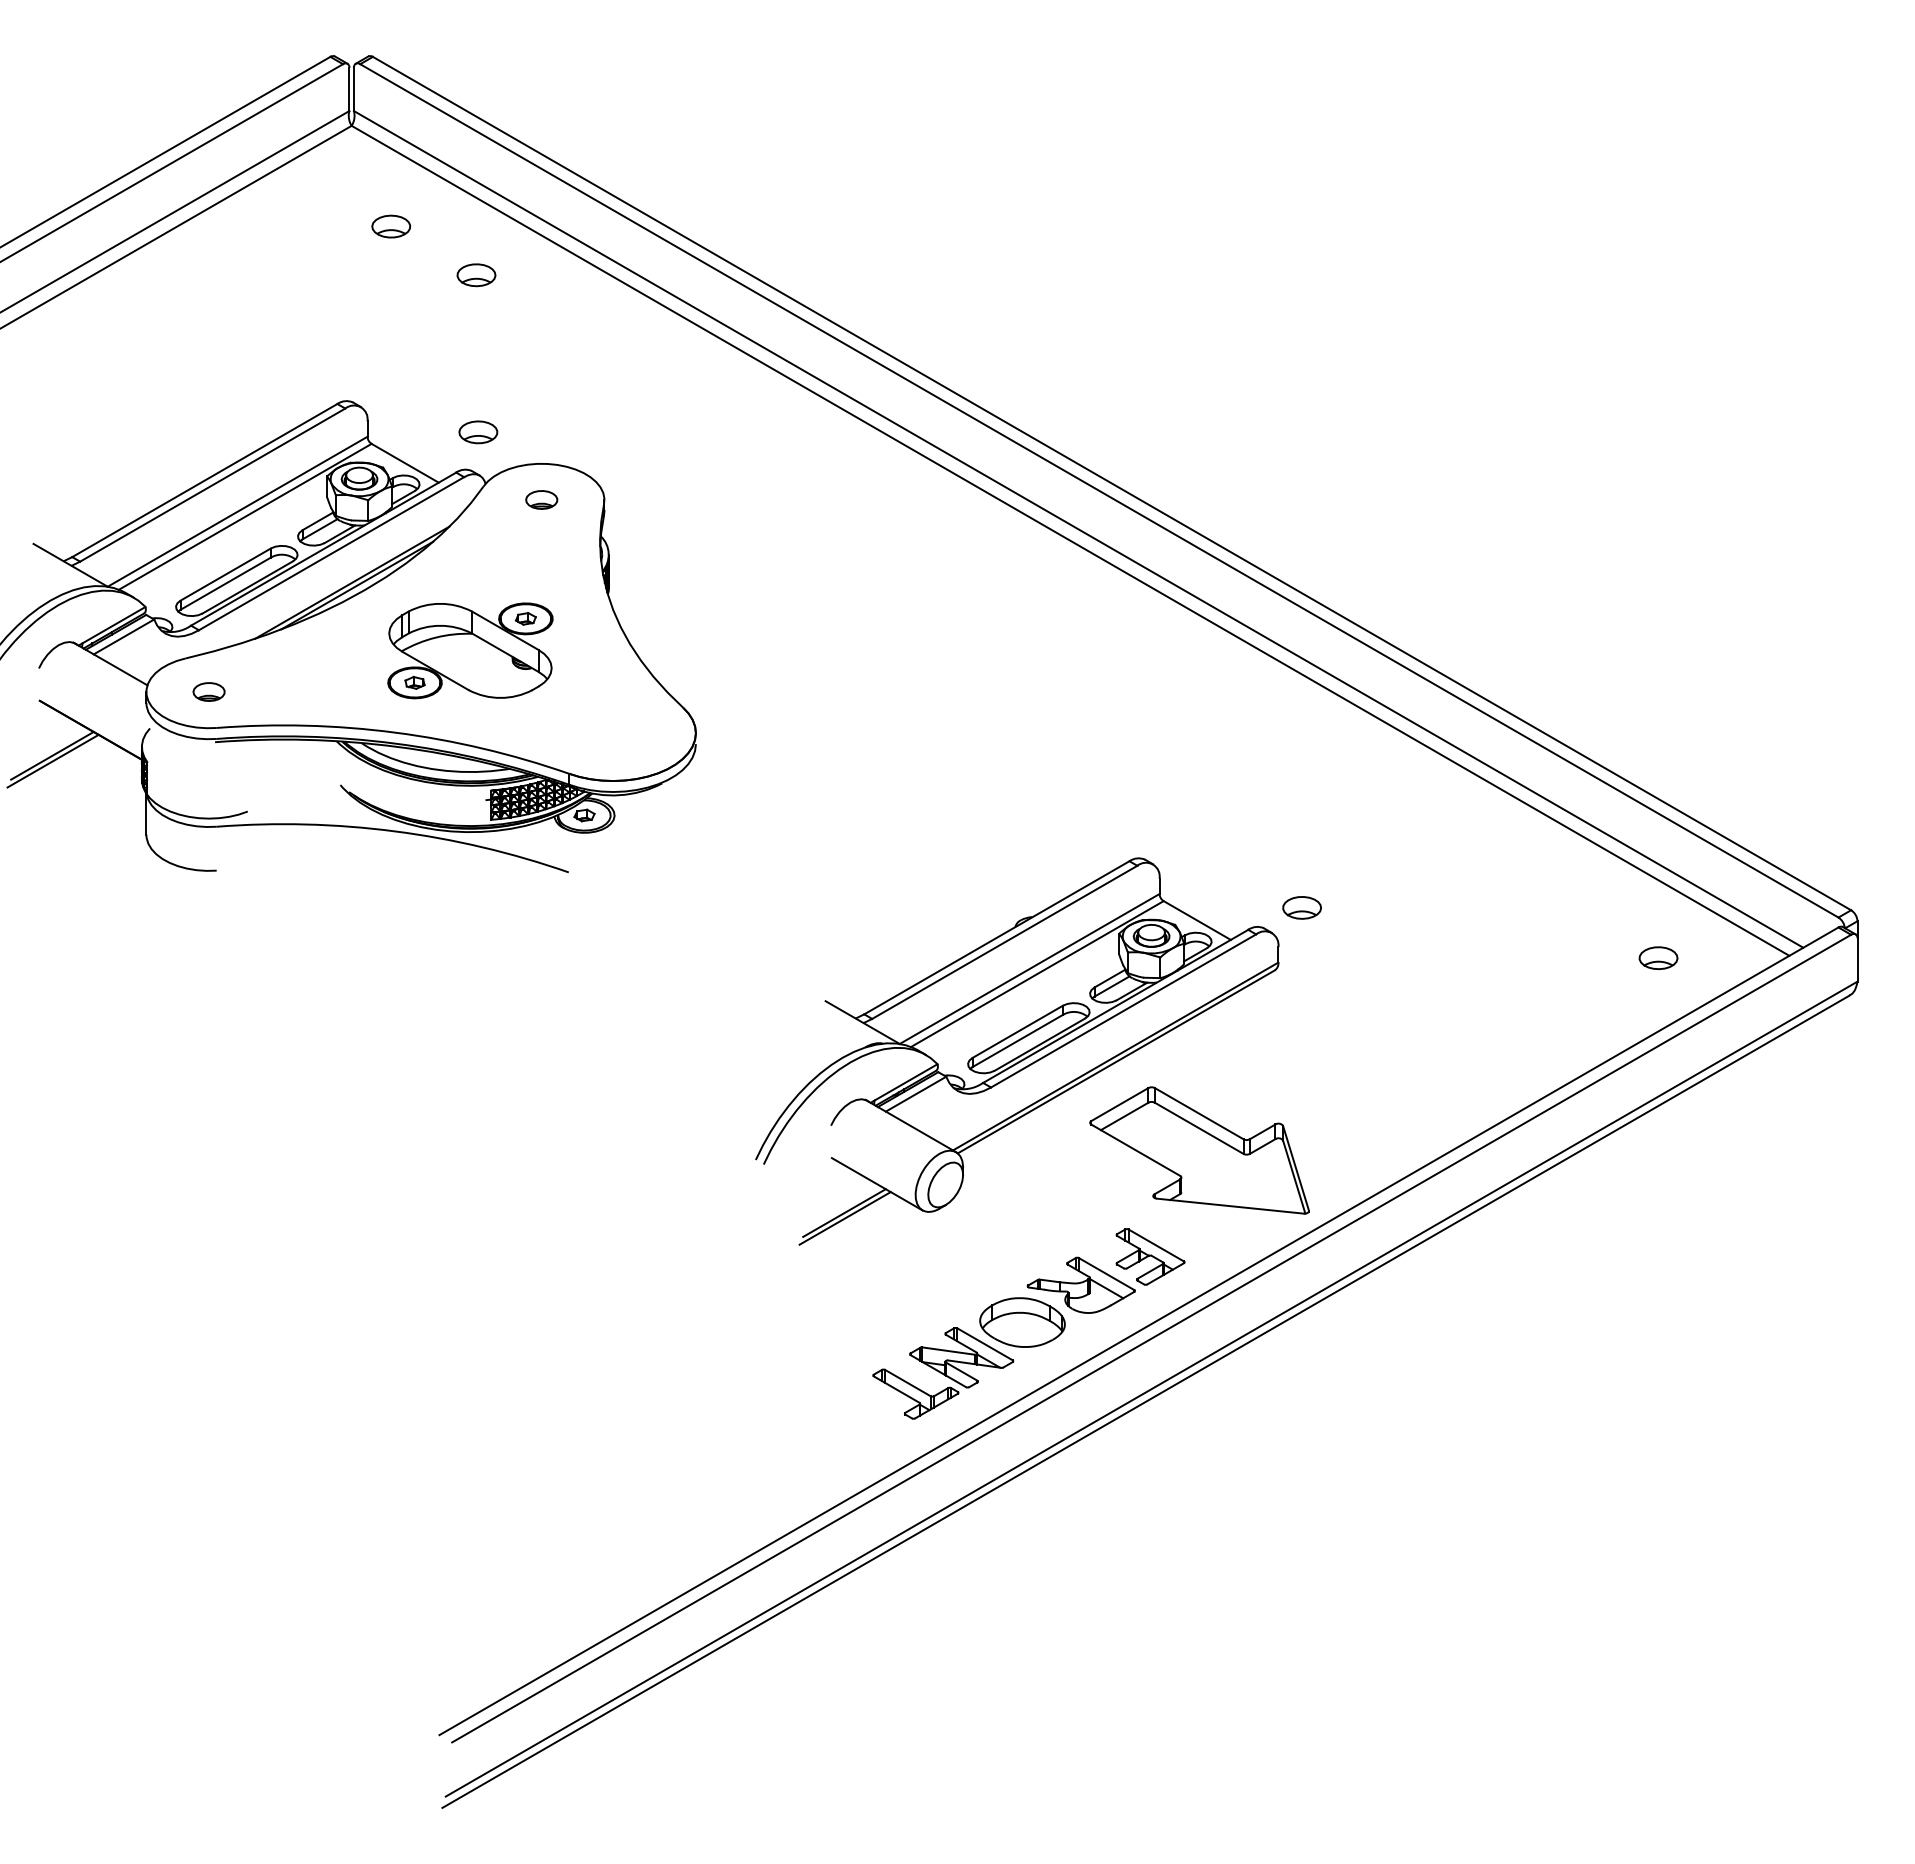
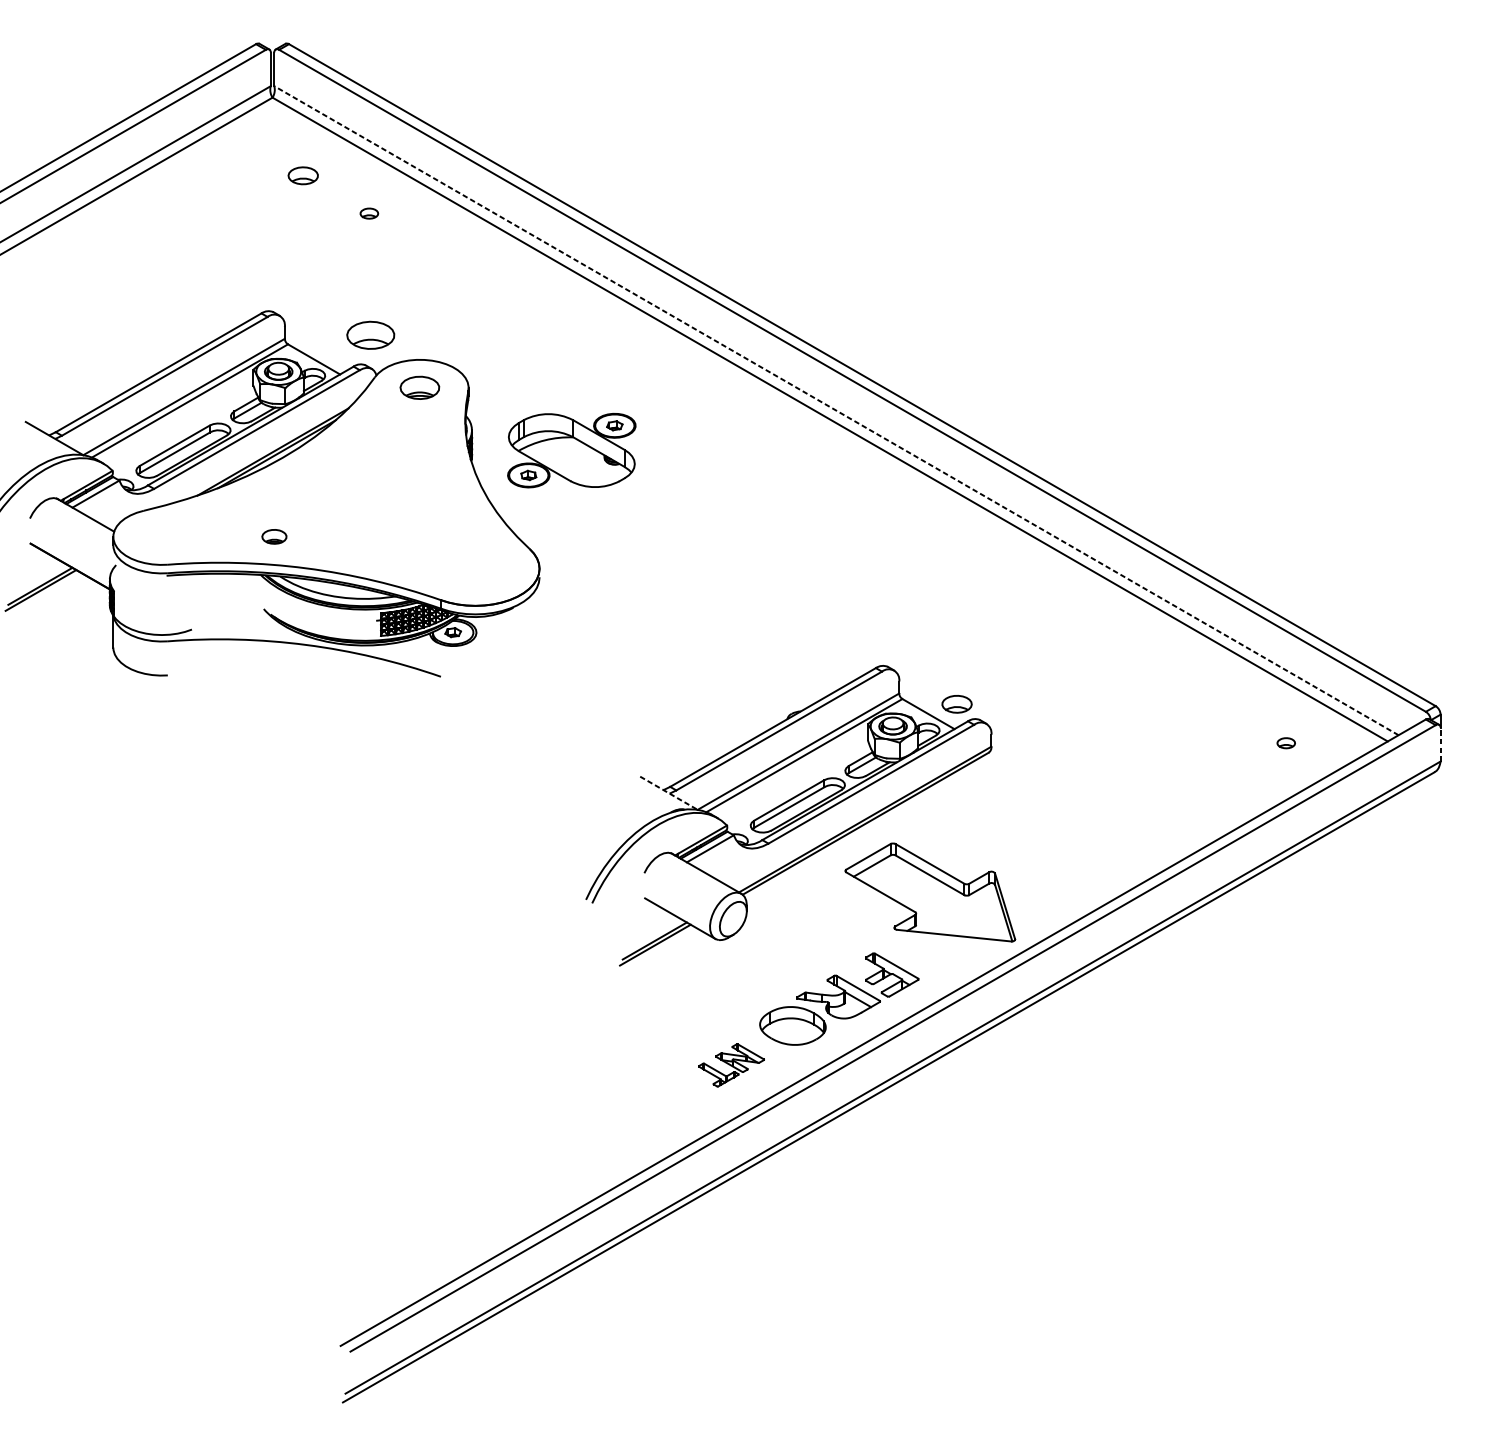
part: (476, 275) -> (369, 213), size x0.6
part: (478, 432) -> (370, 335), size x1.6
part: (541, 499) -> (419, 387), size x1.6
line: (1078, 529) -> (836, 410), solid -> dashed
part: (470, 650) -> (571, 450), moved
part: (208, 691) -> (273, 536), moved
part: (1301, 907) -> (956, 703), moved
part: (1658, 957) -> (1286, 742), size x0.6
line: (1857, 960) -> (1440, 745), solid -> dashed
line: (862, 1022) -> (668, 793), solid -> dashed
part: (943, 1373) -> (731, 1065), size x0.6

